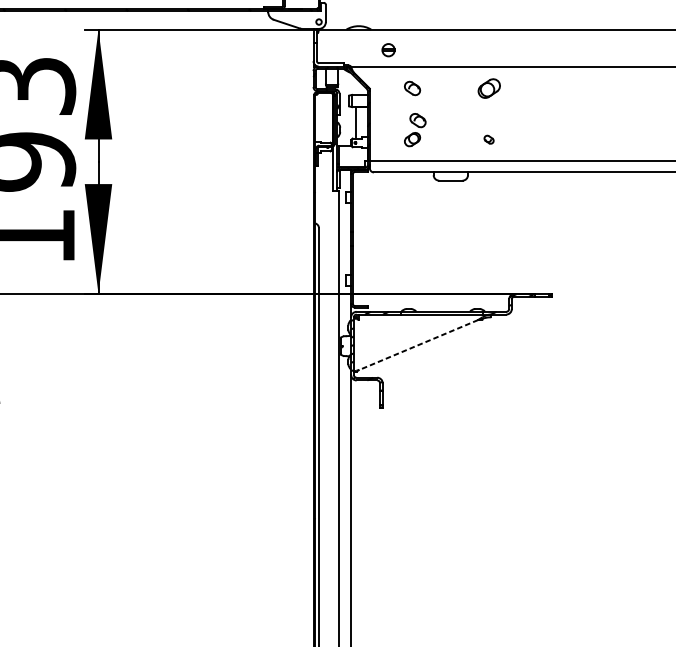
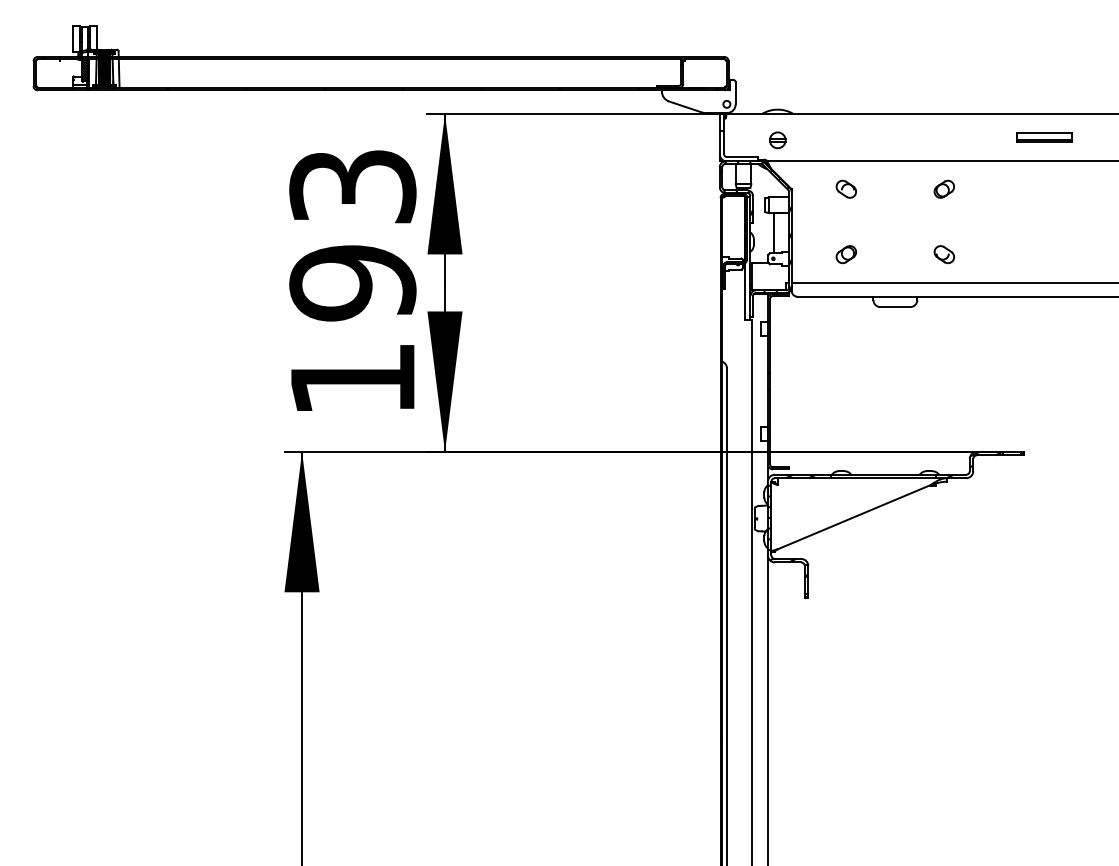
part: (567, 47) -> (1044, 137), added
part: (388, 50) -> (777, 140), moved
part: (488, 87) -> (943, 188), size x0.71
part: (418, 119) -> (853, 229), removed
part: (488, 139) -> (943, 254), size x1.67
line: (418, 345) -> (853, 517), dashed -> solid

